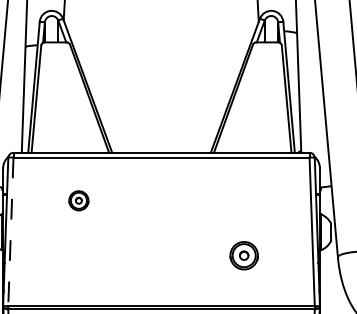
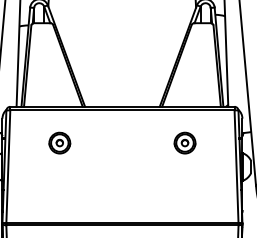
part: (78, 200) -> (59, 142), size x1.43
line: (10, 232) -> (8, 167), dashed -> solid
part: (243, 255) -> (184, 142), moved

